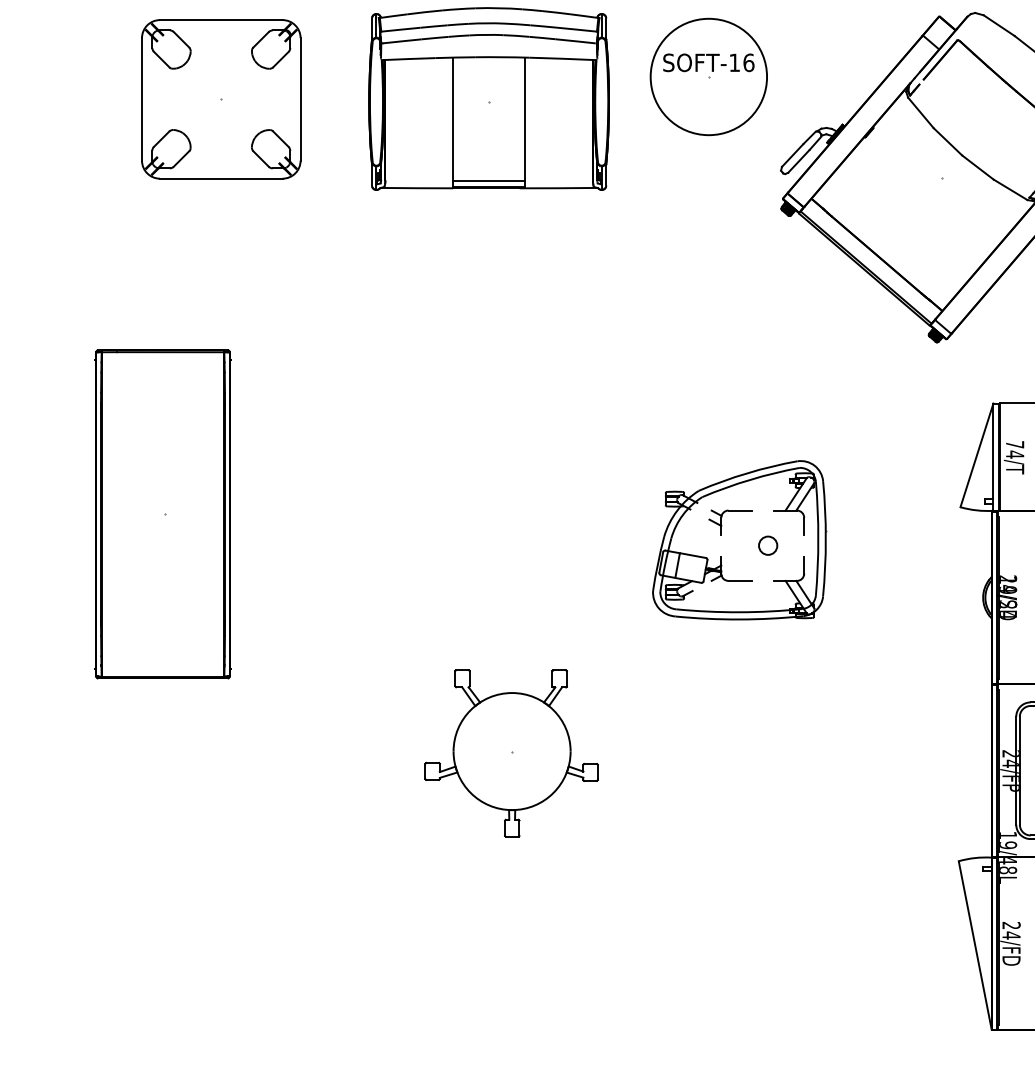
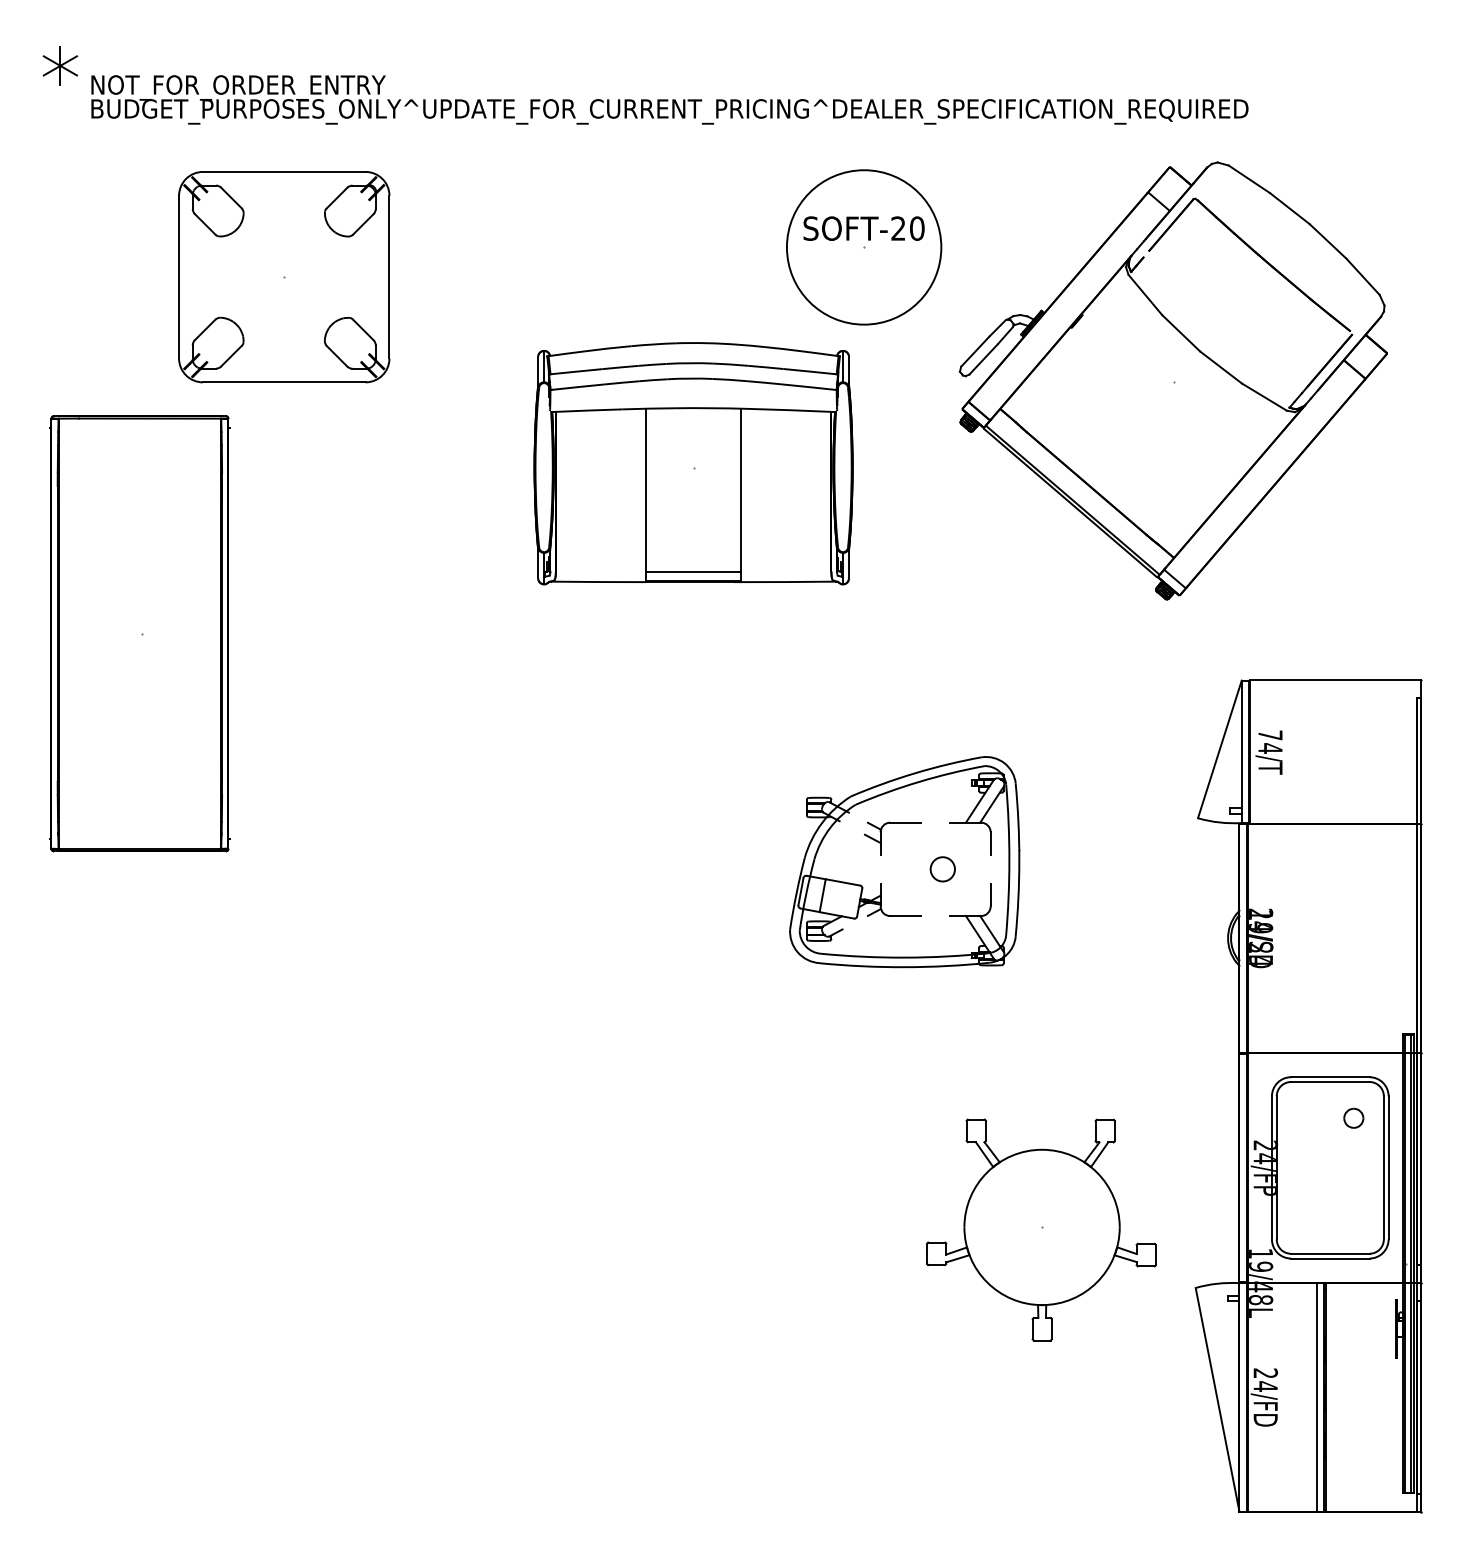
text: (741, 62) -> (907, 228), SOFT-16 -> SOFT-20
part: (489, 98) -> (693, 463), moved
part: (221, 99) -> (284, 277), moved
part: (162, 514) -> (139, 633), moved
part: (511, 753) -> (1041, 1229), moved

